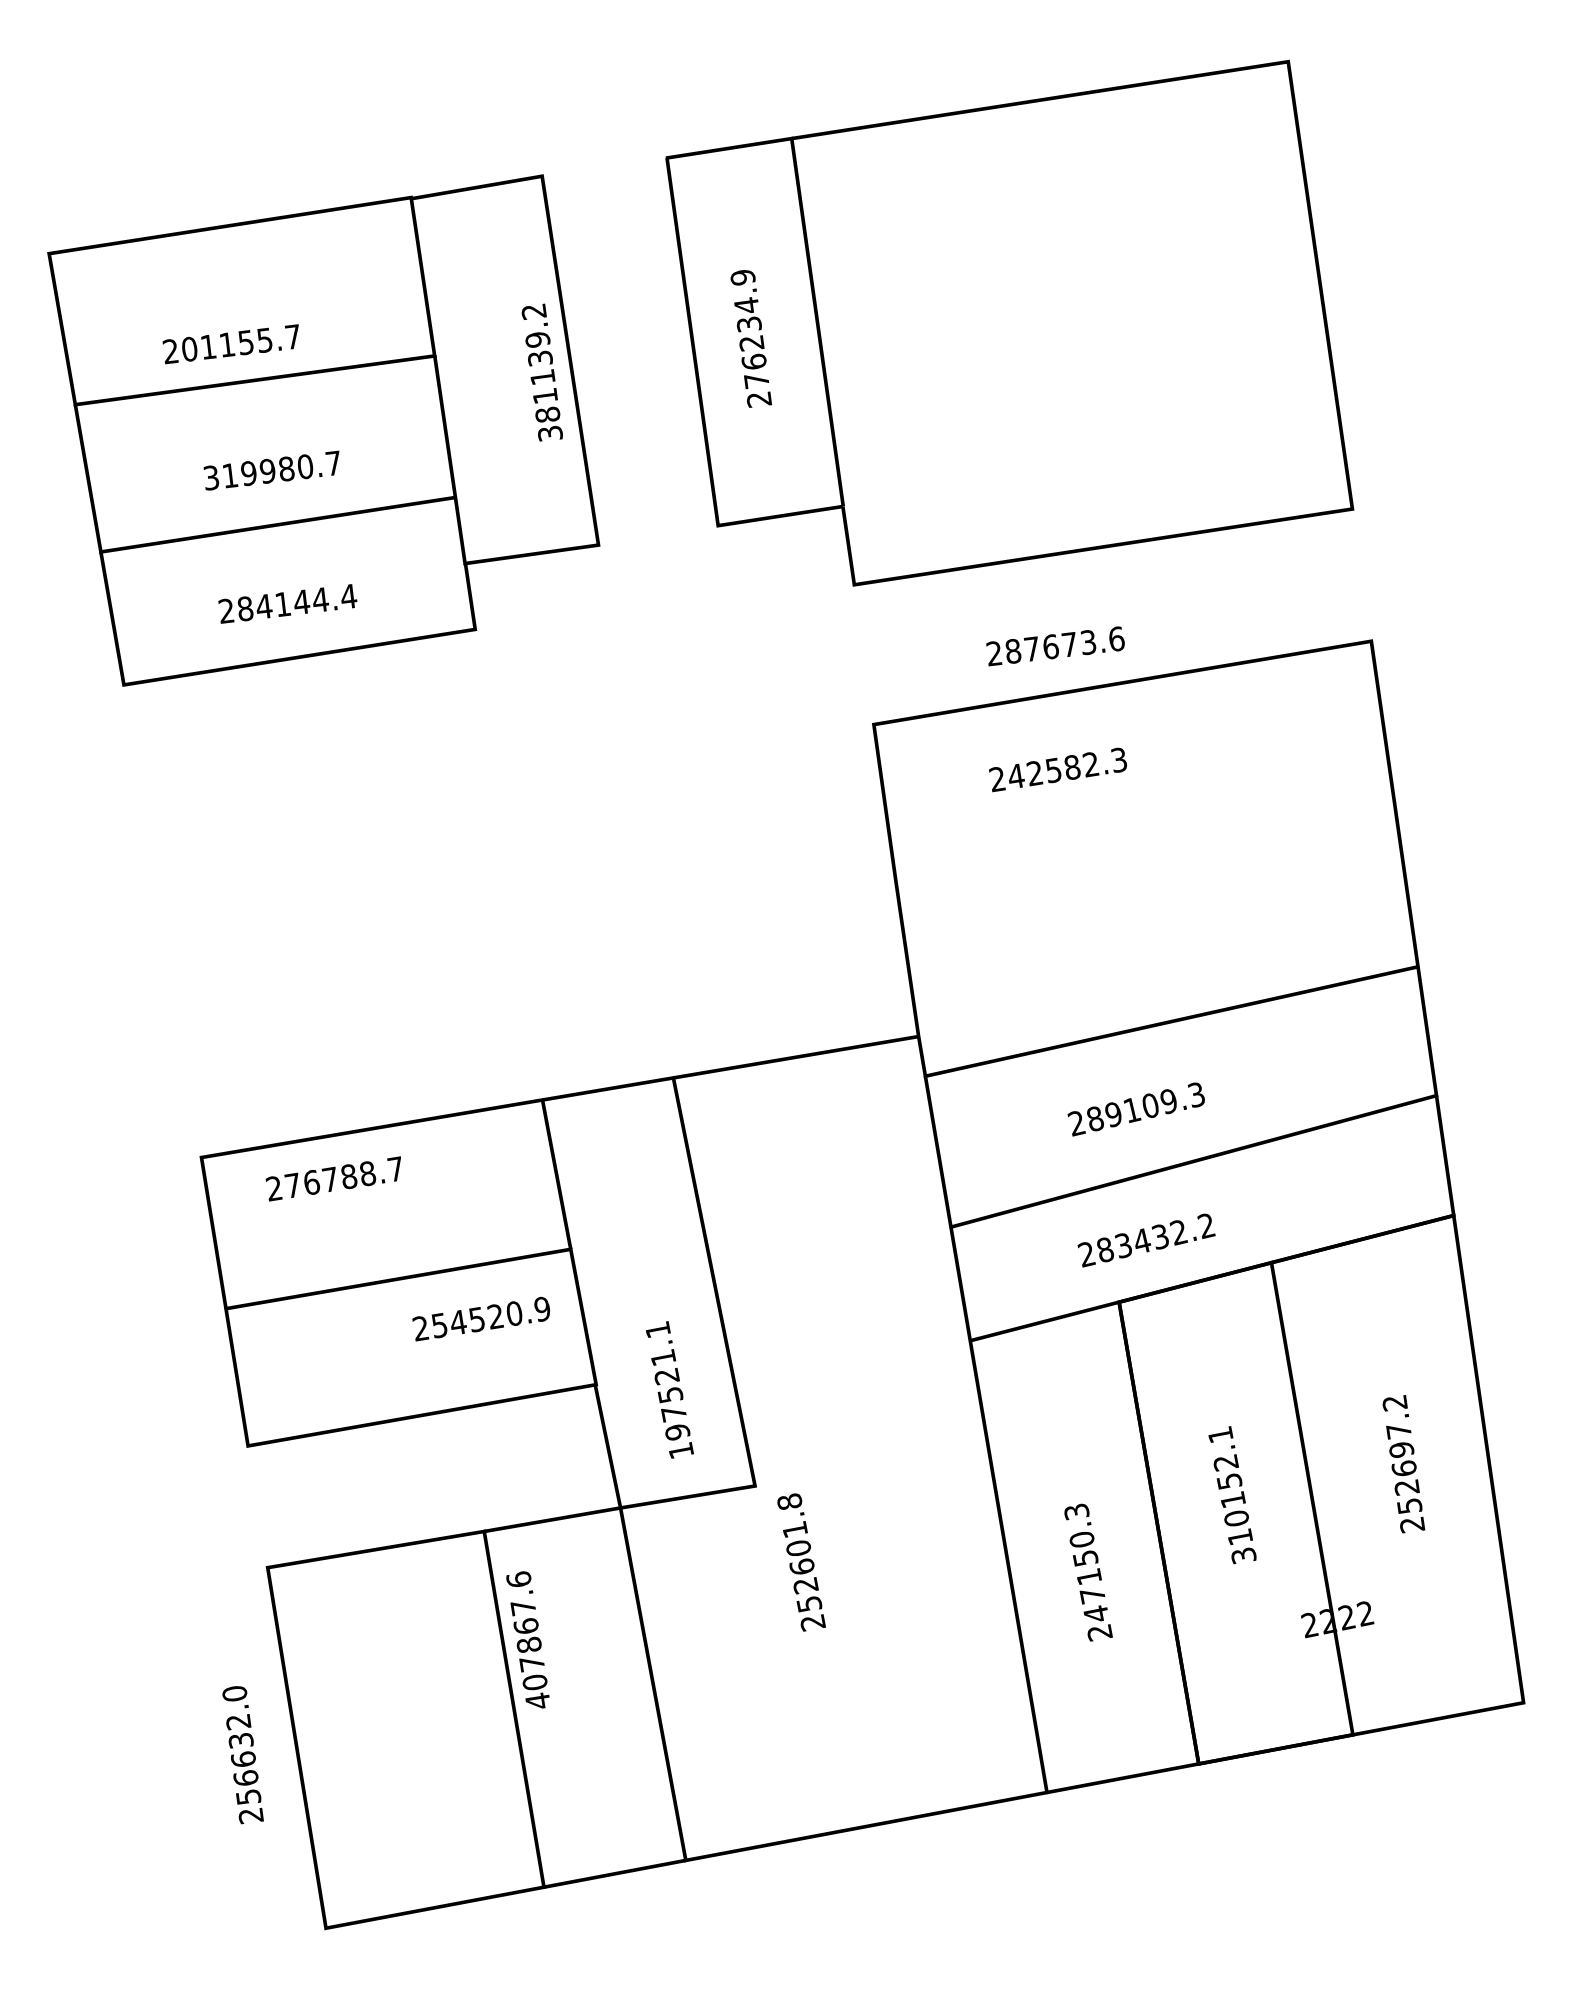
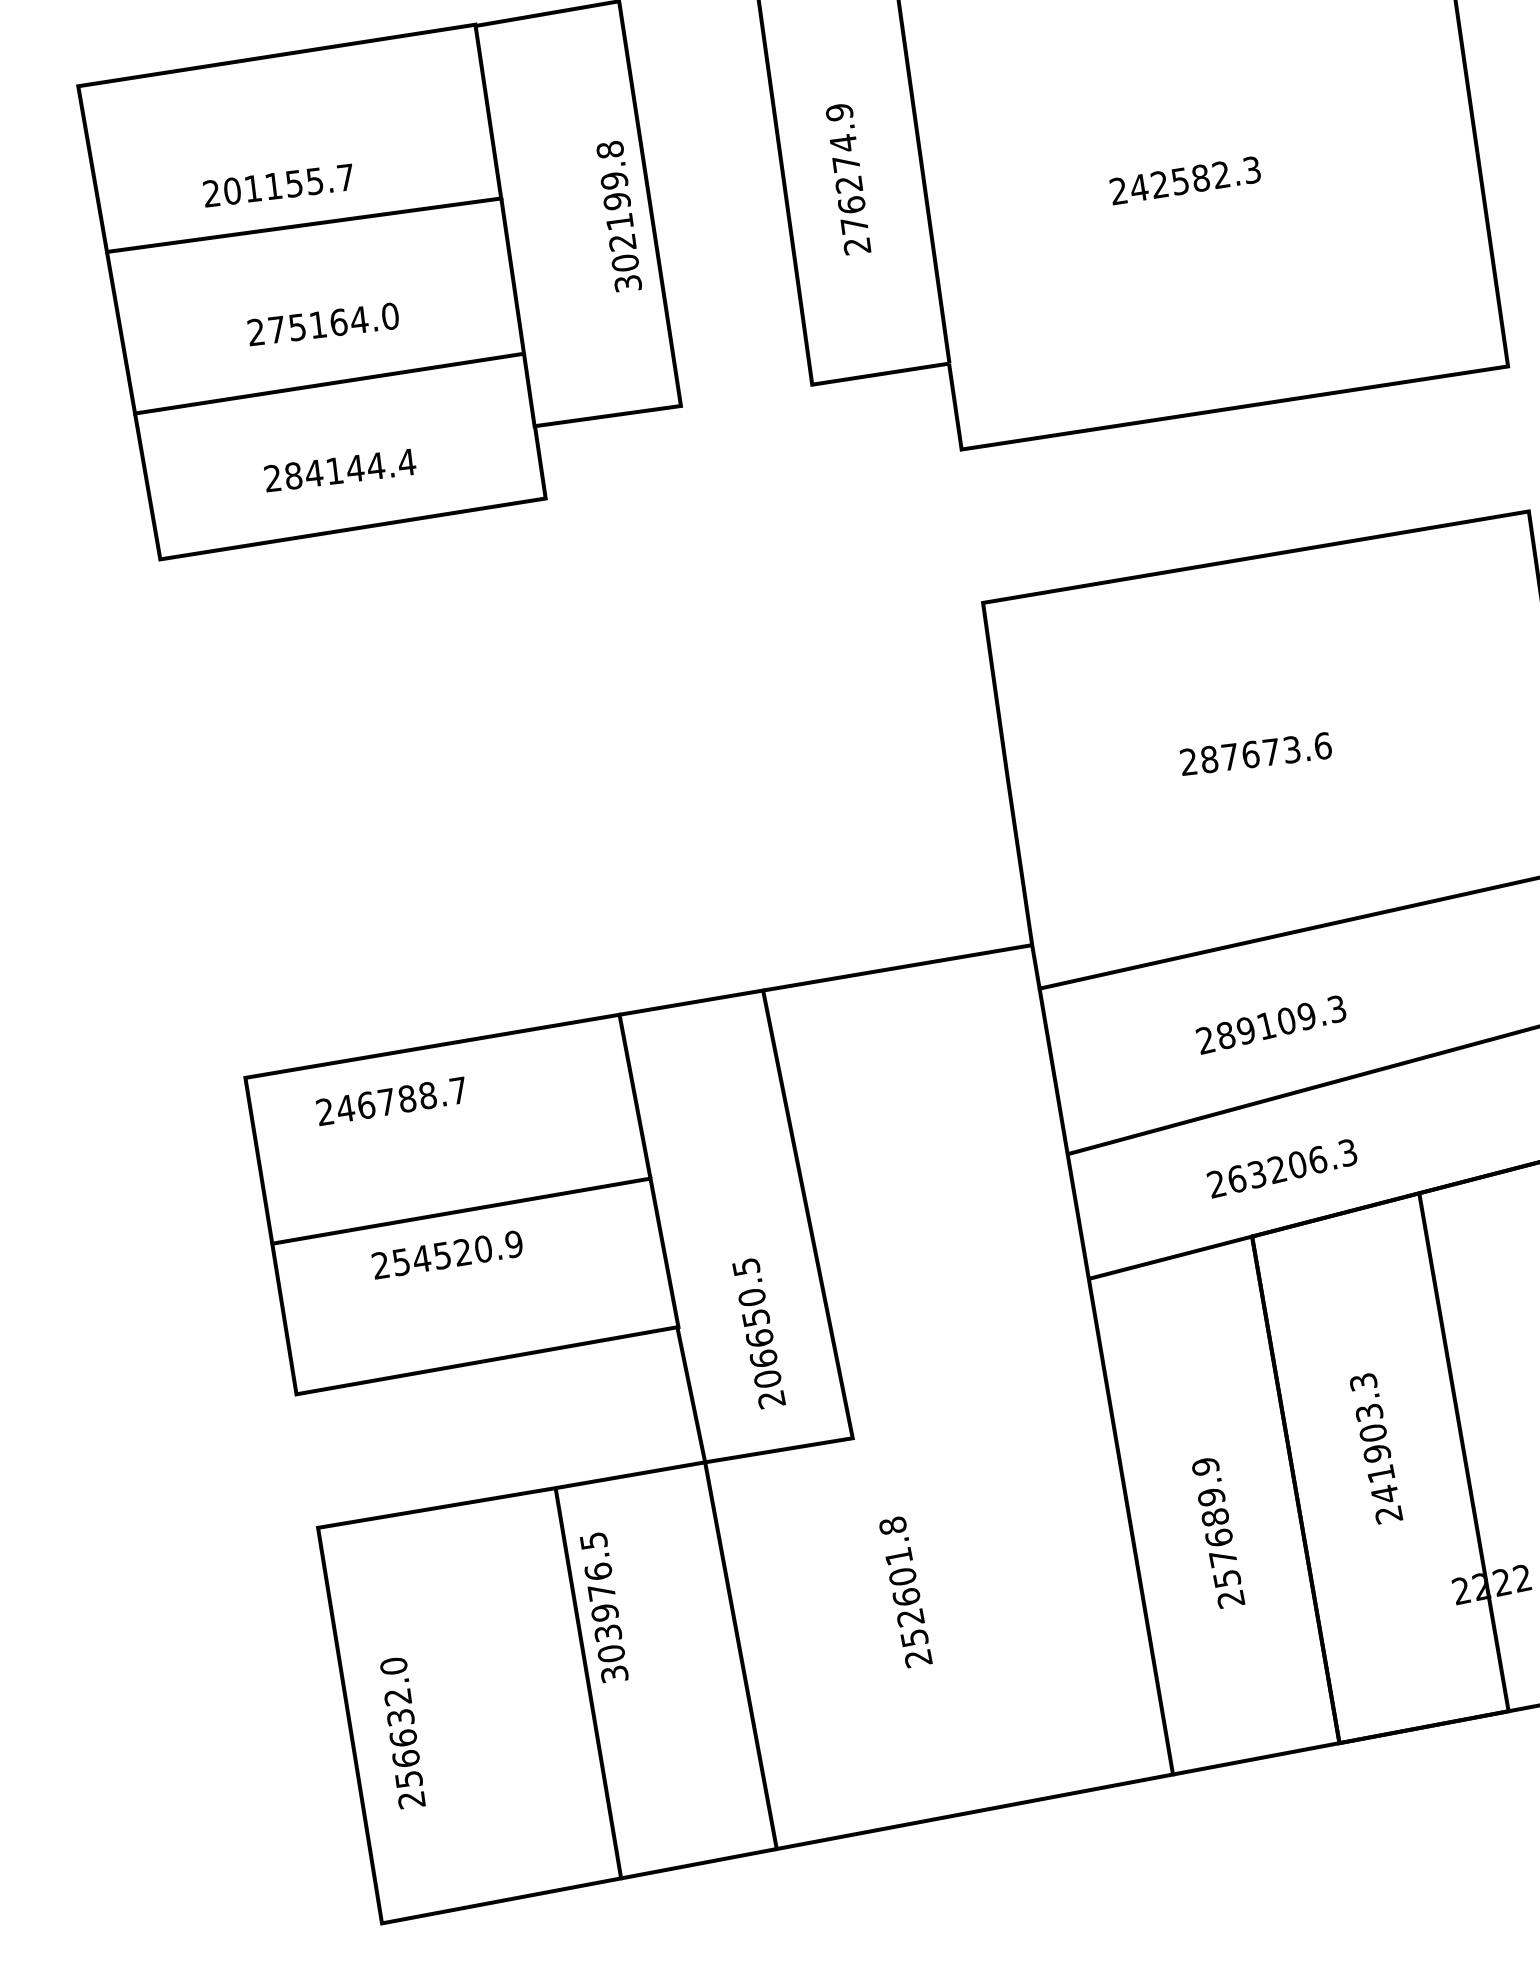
text: (748, 324) -> (845, 163), 276234.9 -> 276274.9
text: (540, 362) -> (617, 205), 381139.2 -> 302199.8
text: (272, 470) -> (323, 324), 319980.7 -> 275164.0
text: (1055, 646) -> (1255, 754), moved
text: (1058, 769) -> (1185, 180), moved
text: (292, 1184) -> (345, 1107), 276788.7 -> 246788.7
text: (1156, 1237) -> (1293, 1165), 283432.2 -> 263206.3
text: (481, 1318) -> (447, 1254), moved
text: (669, 1390) -> (758, 1333), 197521.1 -> 206650.5
text: (1232, 1495) -> (1376, 1448), 310152.1 -> 241903.3
text: (801, 1562) -> (905, 1592), moved
text: (1086, 1562) -> (1216, 1522), 247150.3 -> 257689.9
text: (528, 1640) -> (604, 1607), 407867.6 -> 303976.5
text: (242, 1755) -> (402, 1733), moved

